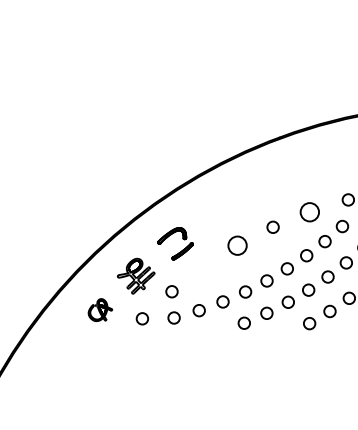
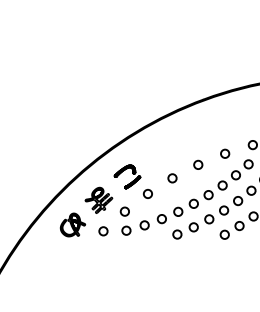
circle: (310, 211) -> (225, 153), size x0.62
circle: (237, 246) -> (172, 178), size x0.62
circle: (203, 266) -> (147, 193), added
part: (99, 309) -> (72, 224), size x1.43

